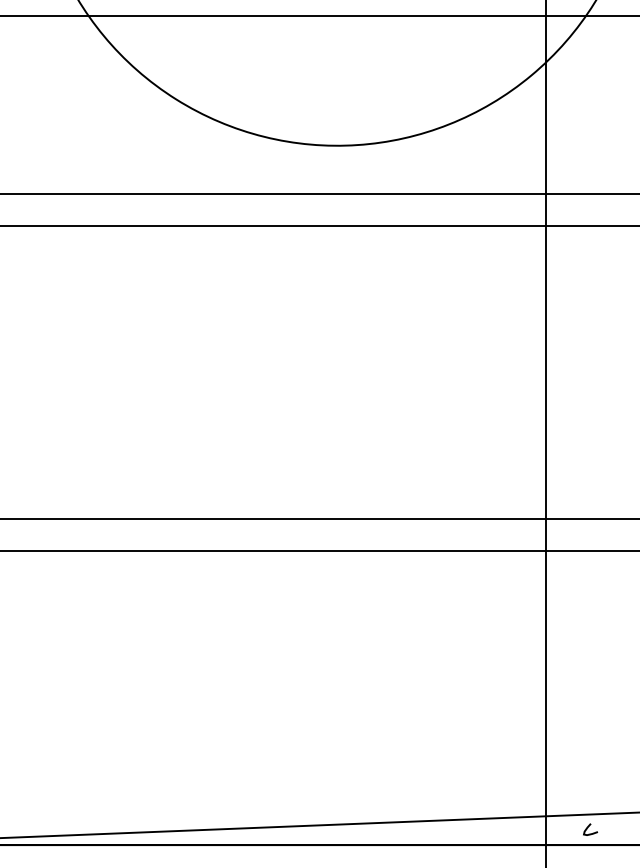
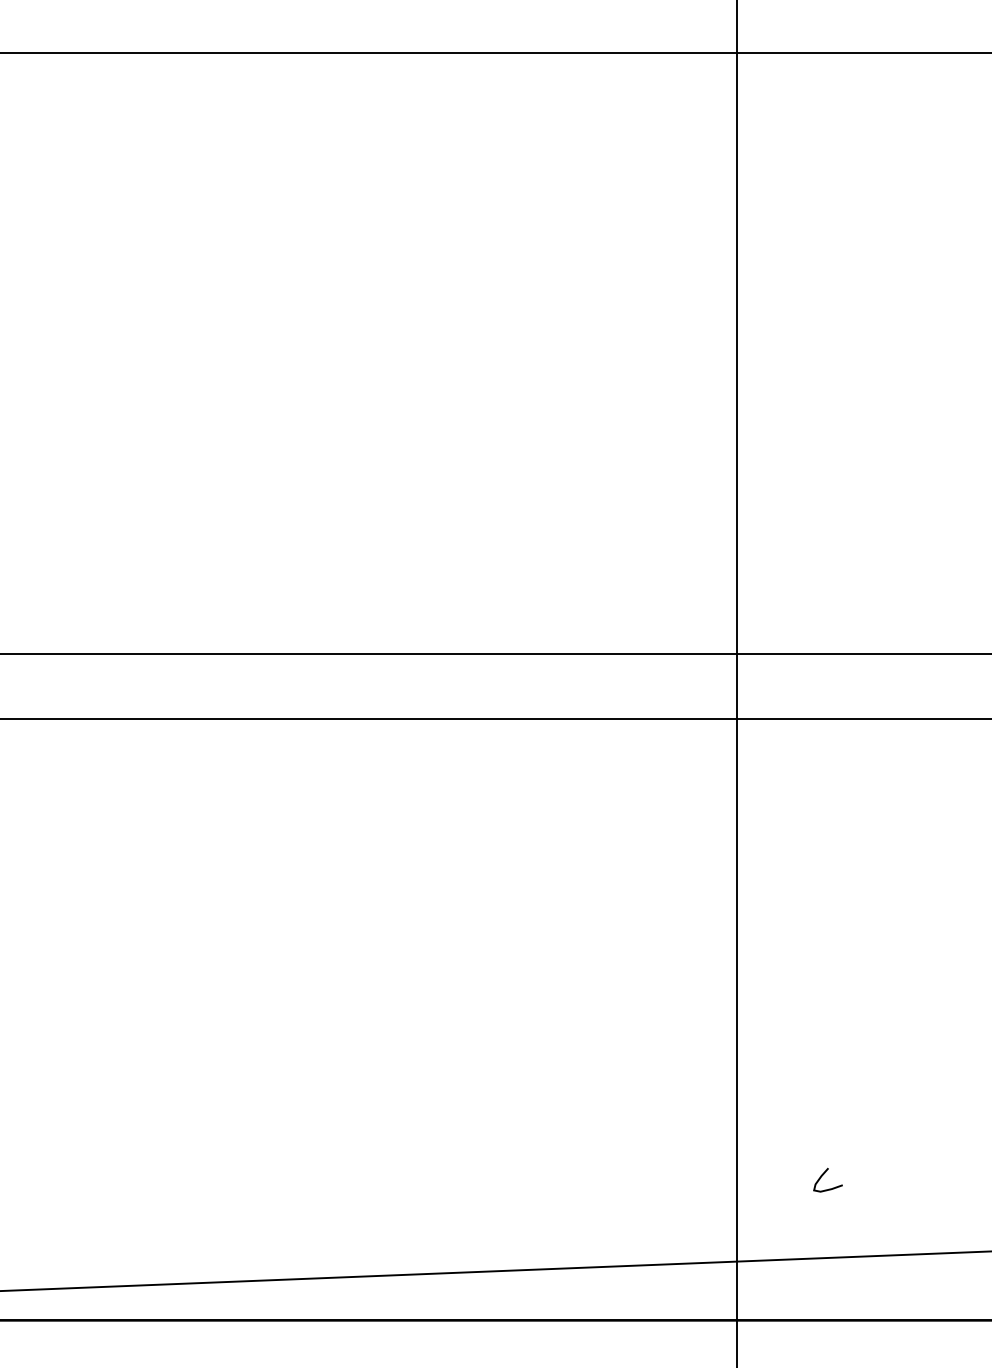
curve: (588, 827) -> (823, 1175), moved

